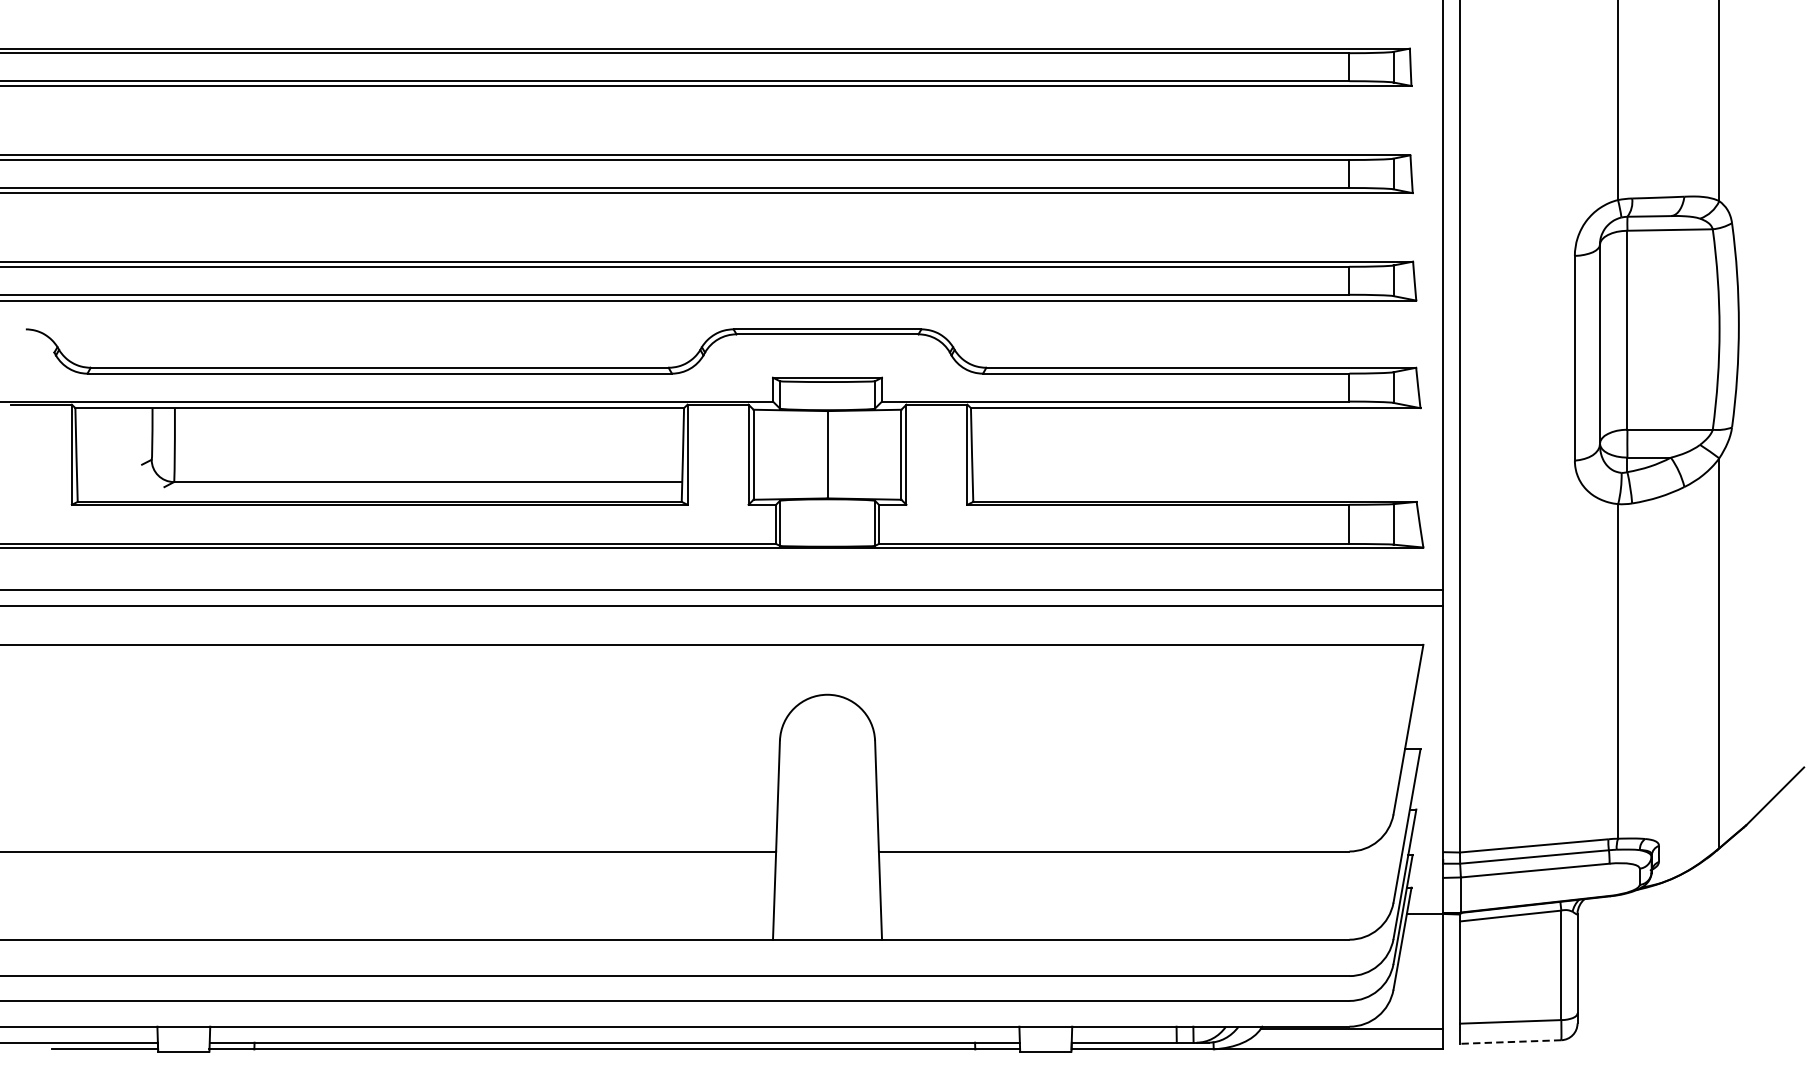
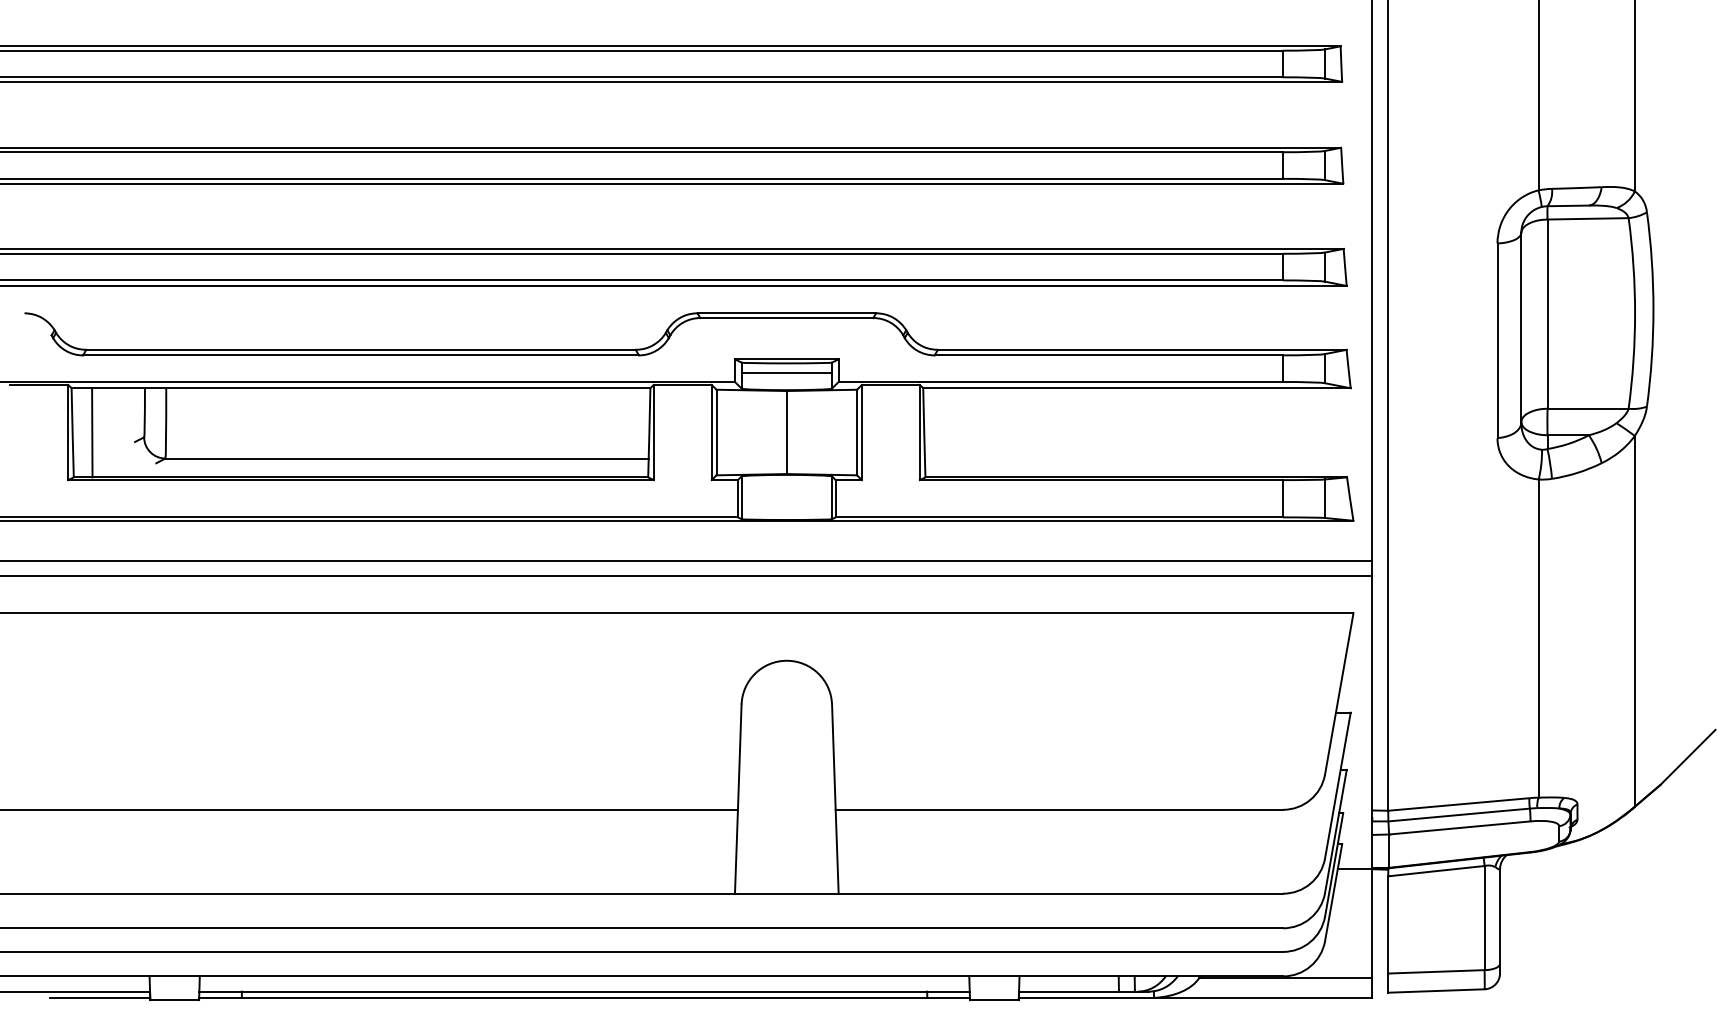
line: (827, 392) -> (786, 373), added
line: (97, 454) -> (92, 432), added
line: (1509, 1042) -> (1435, 991), dashed -> solid

